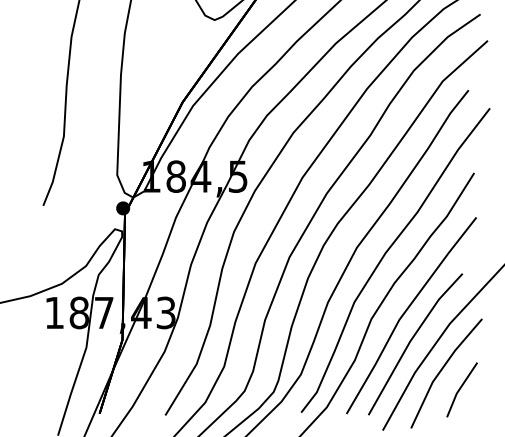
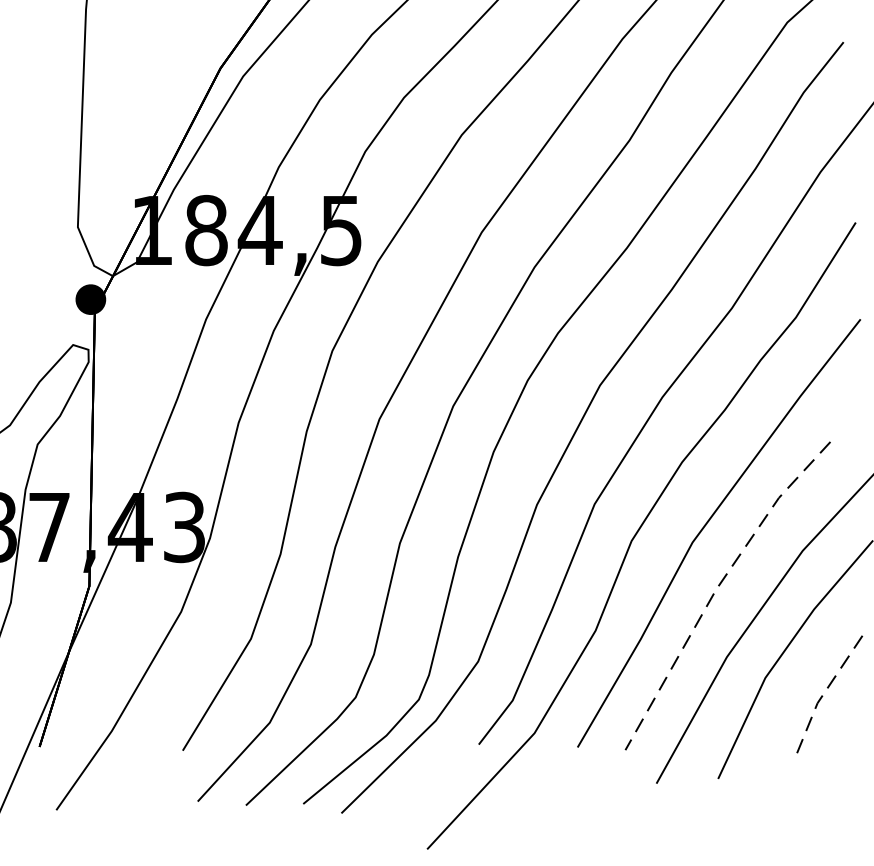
line: (410, 340) -> (716, 587), solid -> dashed
line: (459, 389) -> (823, 694), solid -> dashed

